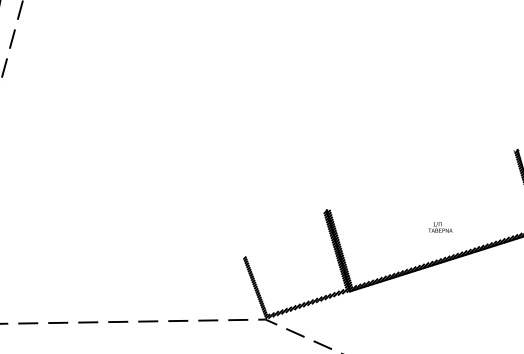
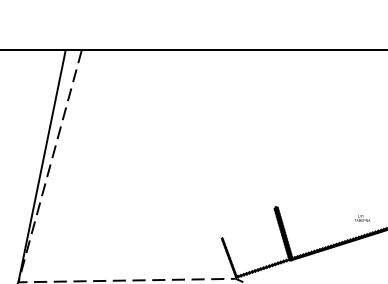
text: (440, 227) -> (362, 218), moved

